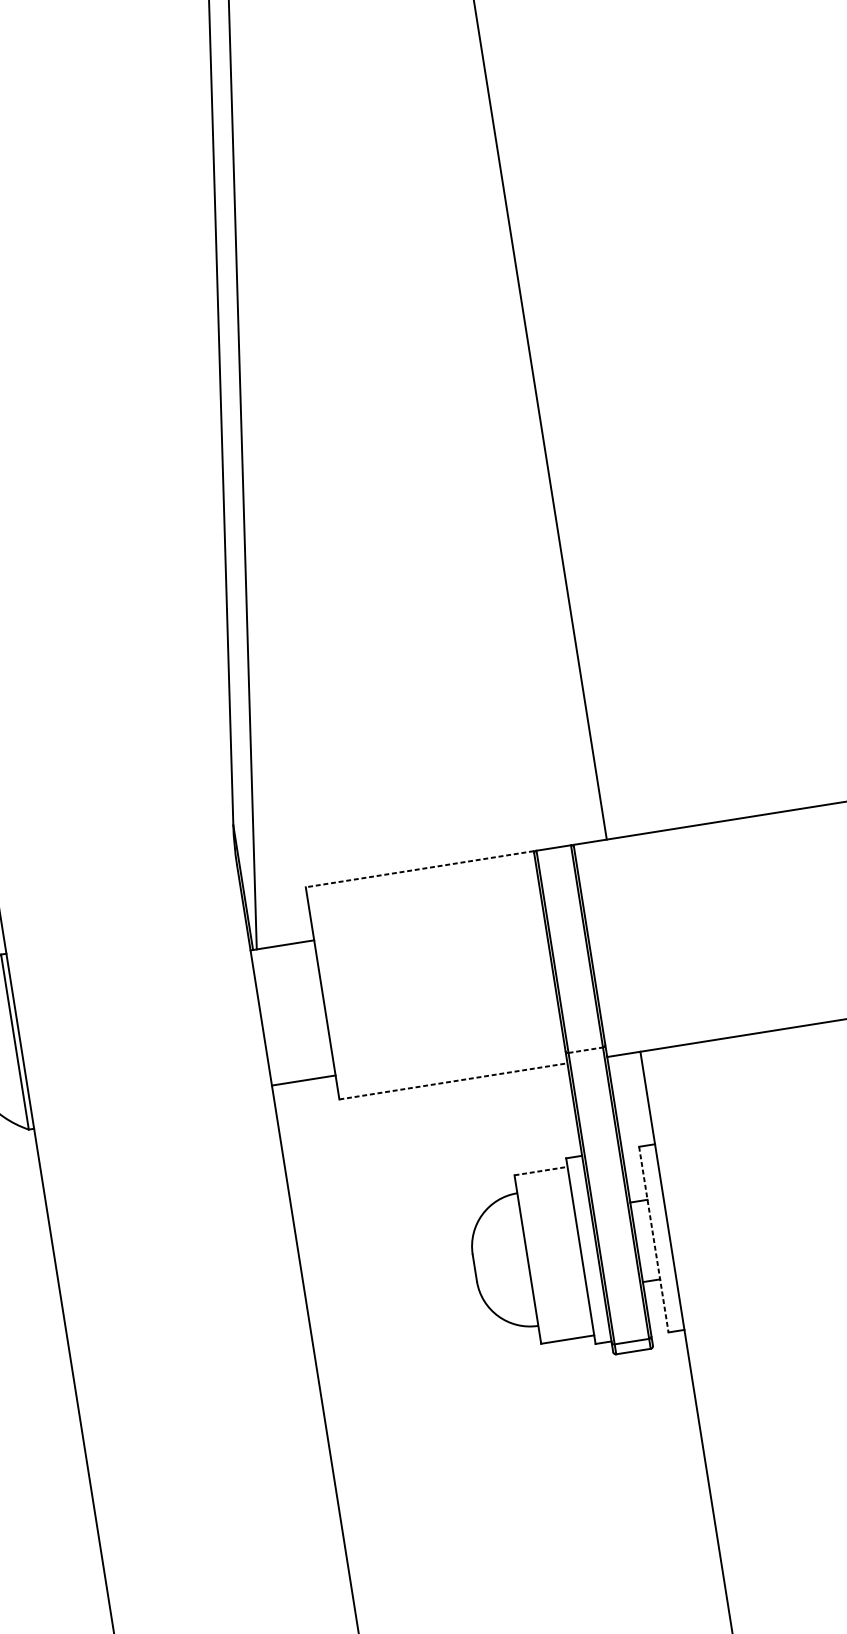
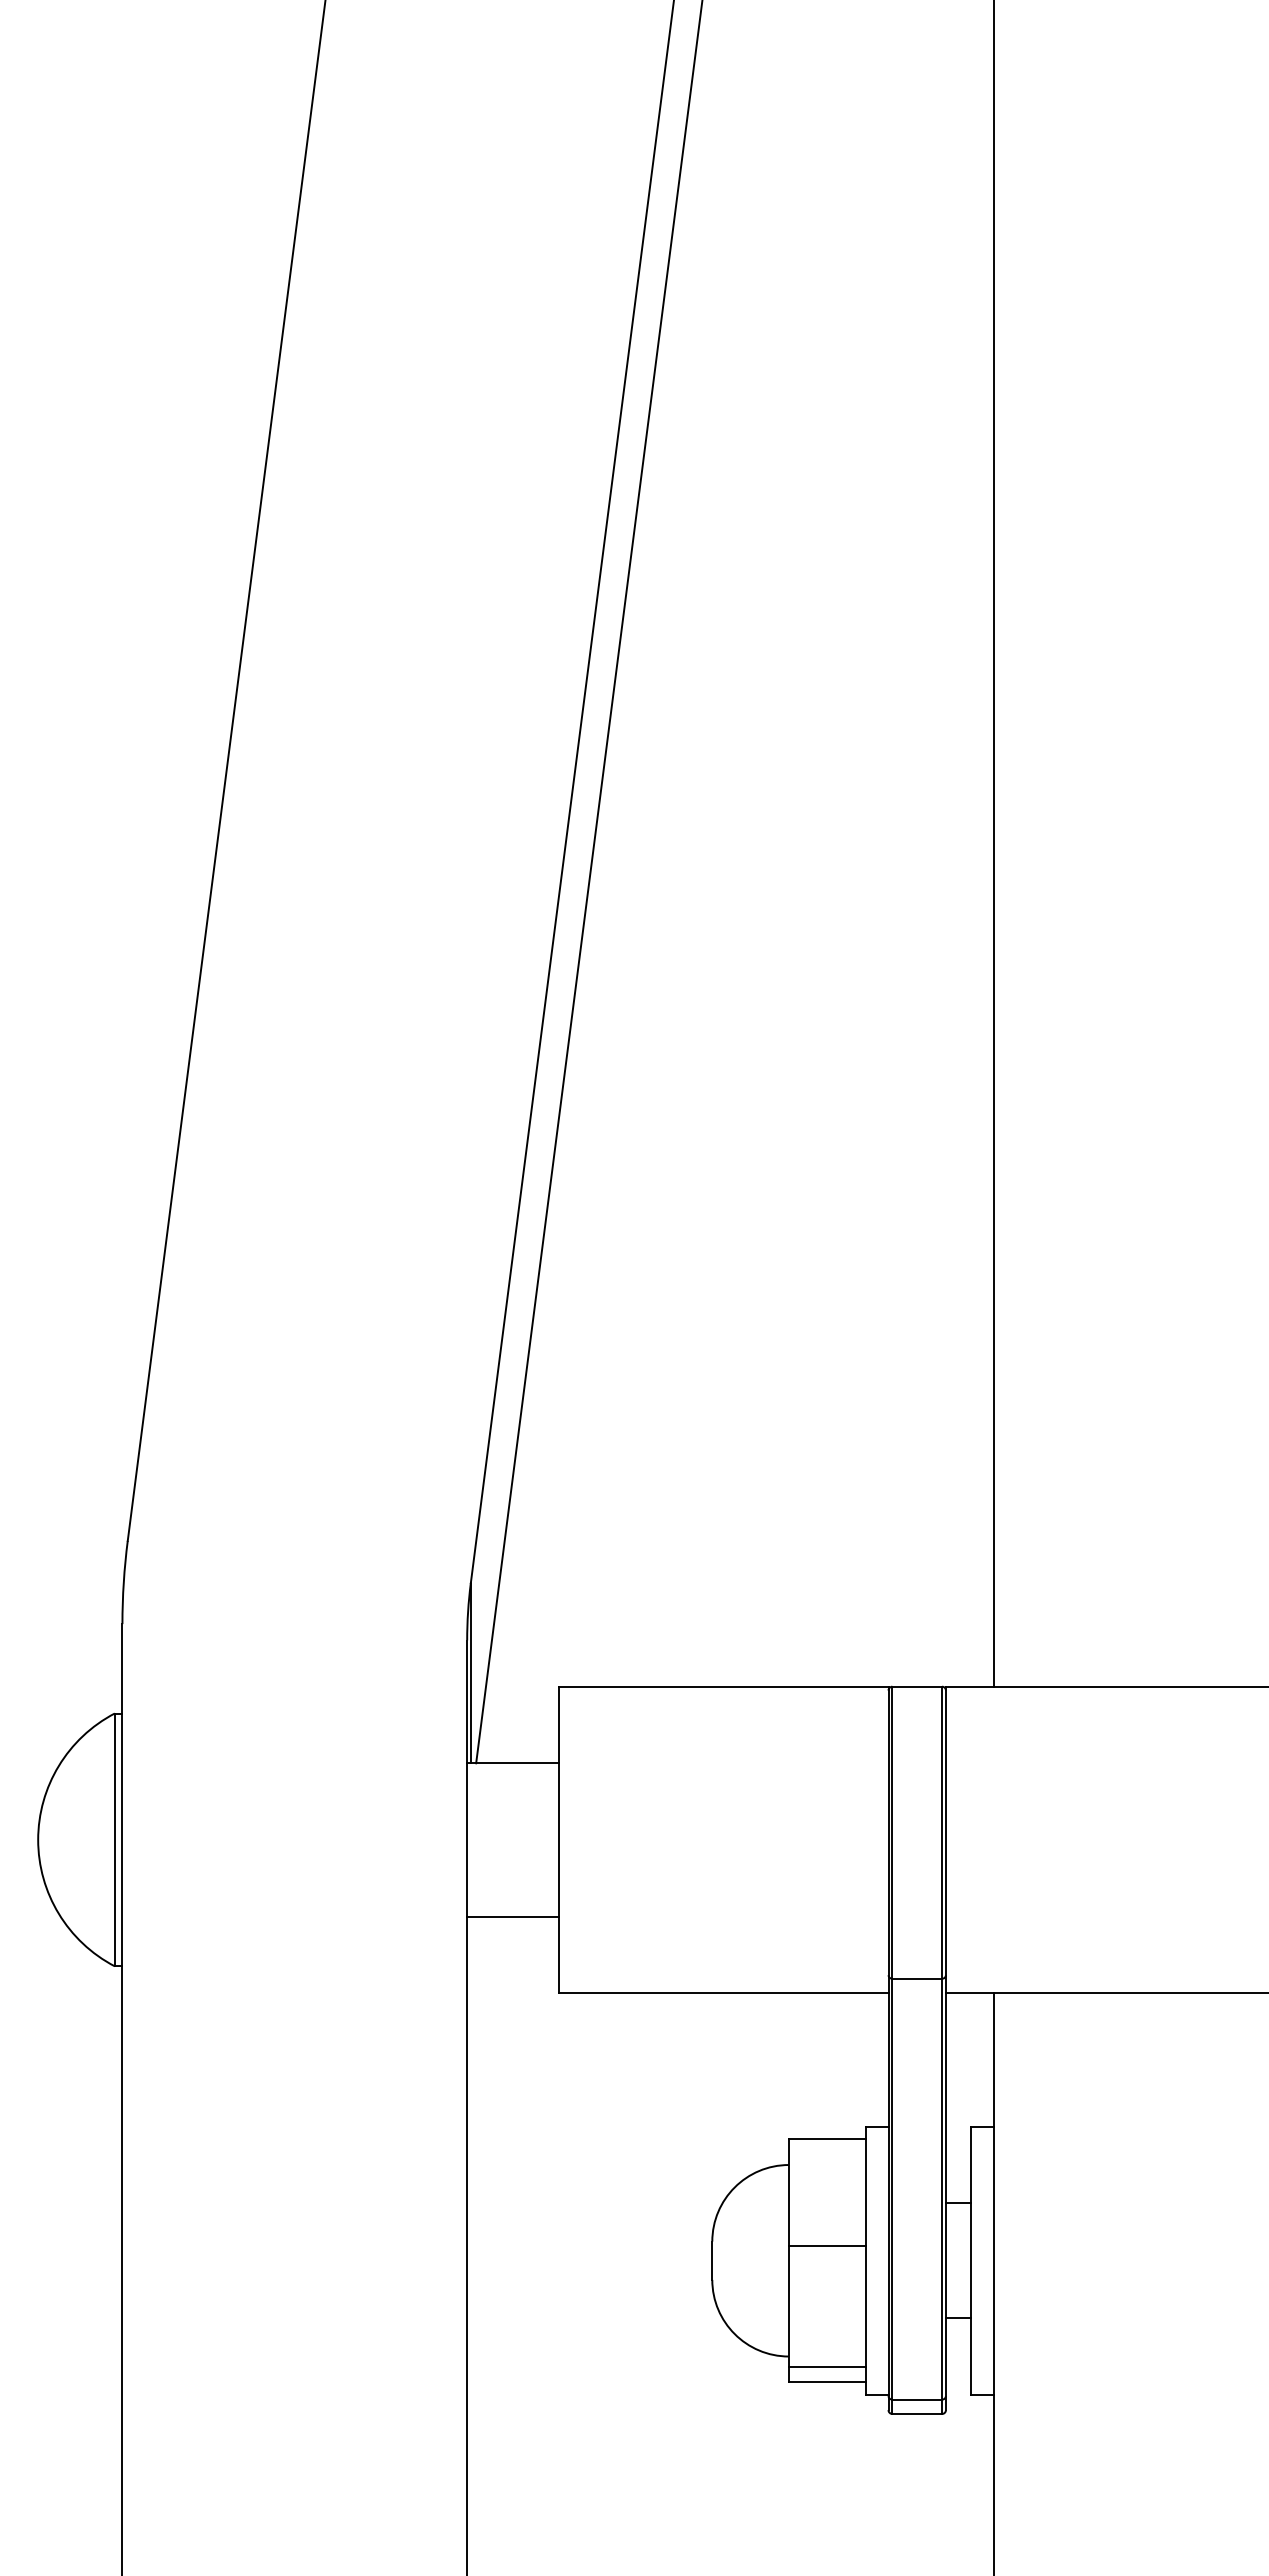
line: (419, 869) -> (723, 1686), dashed -> solid
line: (585, 1050) -> (917, 1978), dashed -> solid
line: (304, 1080) -> (513, 1916), moved
line: (453, 1081) -> (723, 1993), dashed -> solid
line: (541, 1171) -> (827, 2139), dashed -> solid
line: (653, 1240) -> (970, 2261), dashed -> solid
line: (552, 1244) -> (826, 2245), added
line: (565, 1329) -> (826, 2367), added

